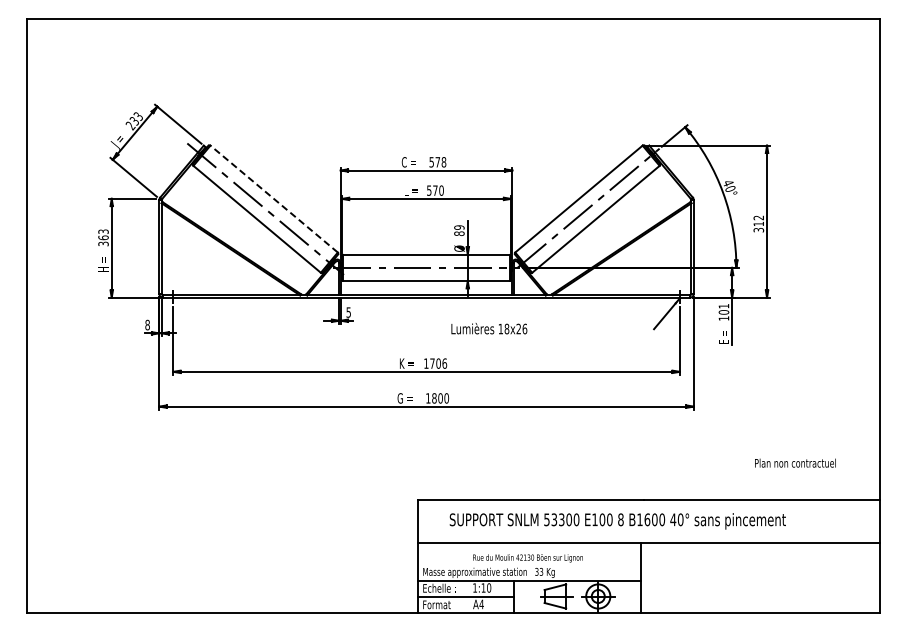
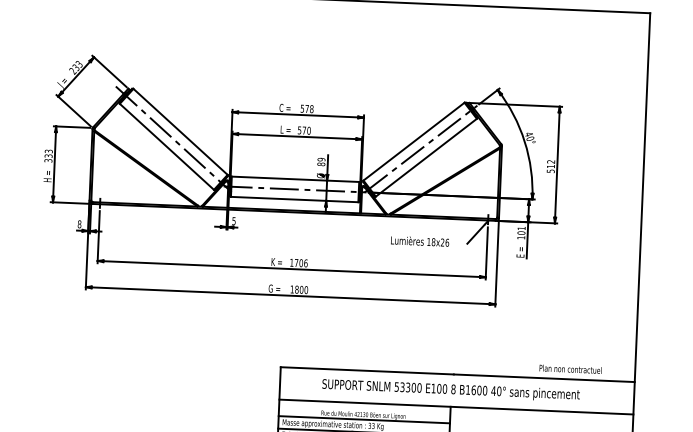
line: (273, 198) -> (180, 131), dashed -> solid
text: (757, 230) -> (549, 171), 312 -> 512
text: (103, 237) -> (48, 155), 363 -> 333
text: (489, 328) -> (420, 241), moved
text: (795, 462) -> (570, 368), moved
text: (617, 521) -> (450, 390), moved
line: (529, 564) -> (364, 419), added

